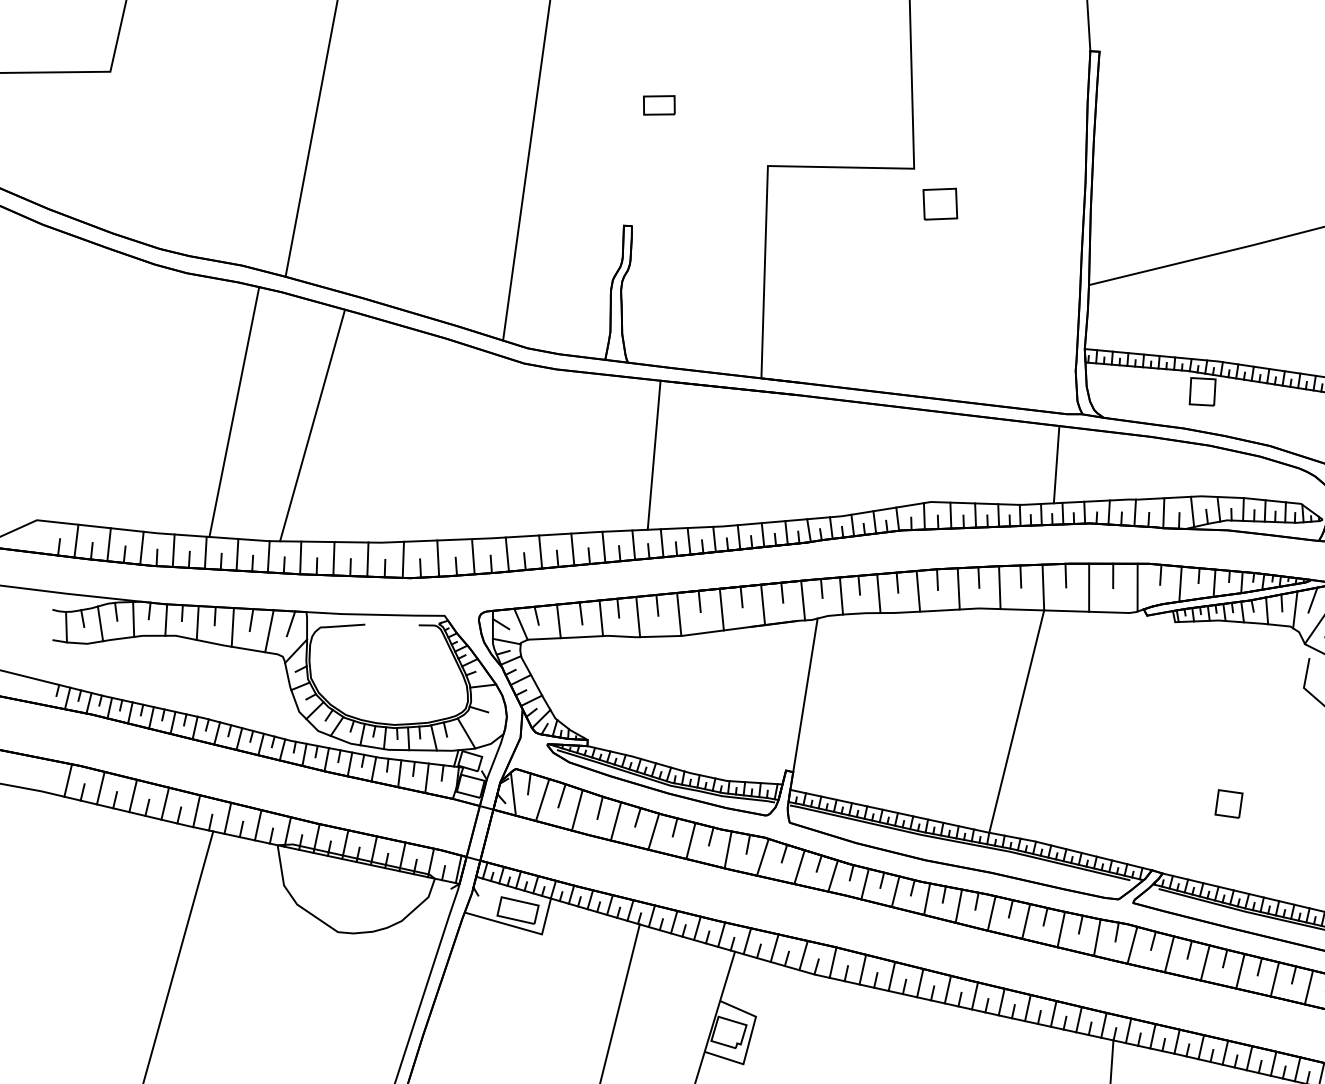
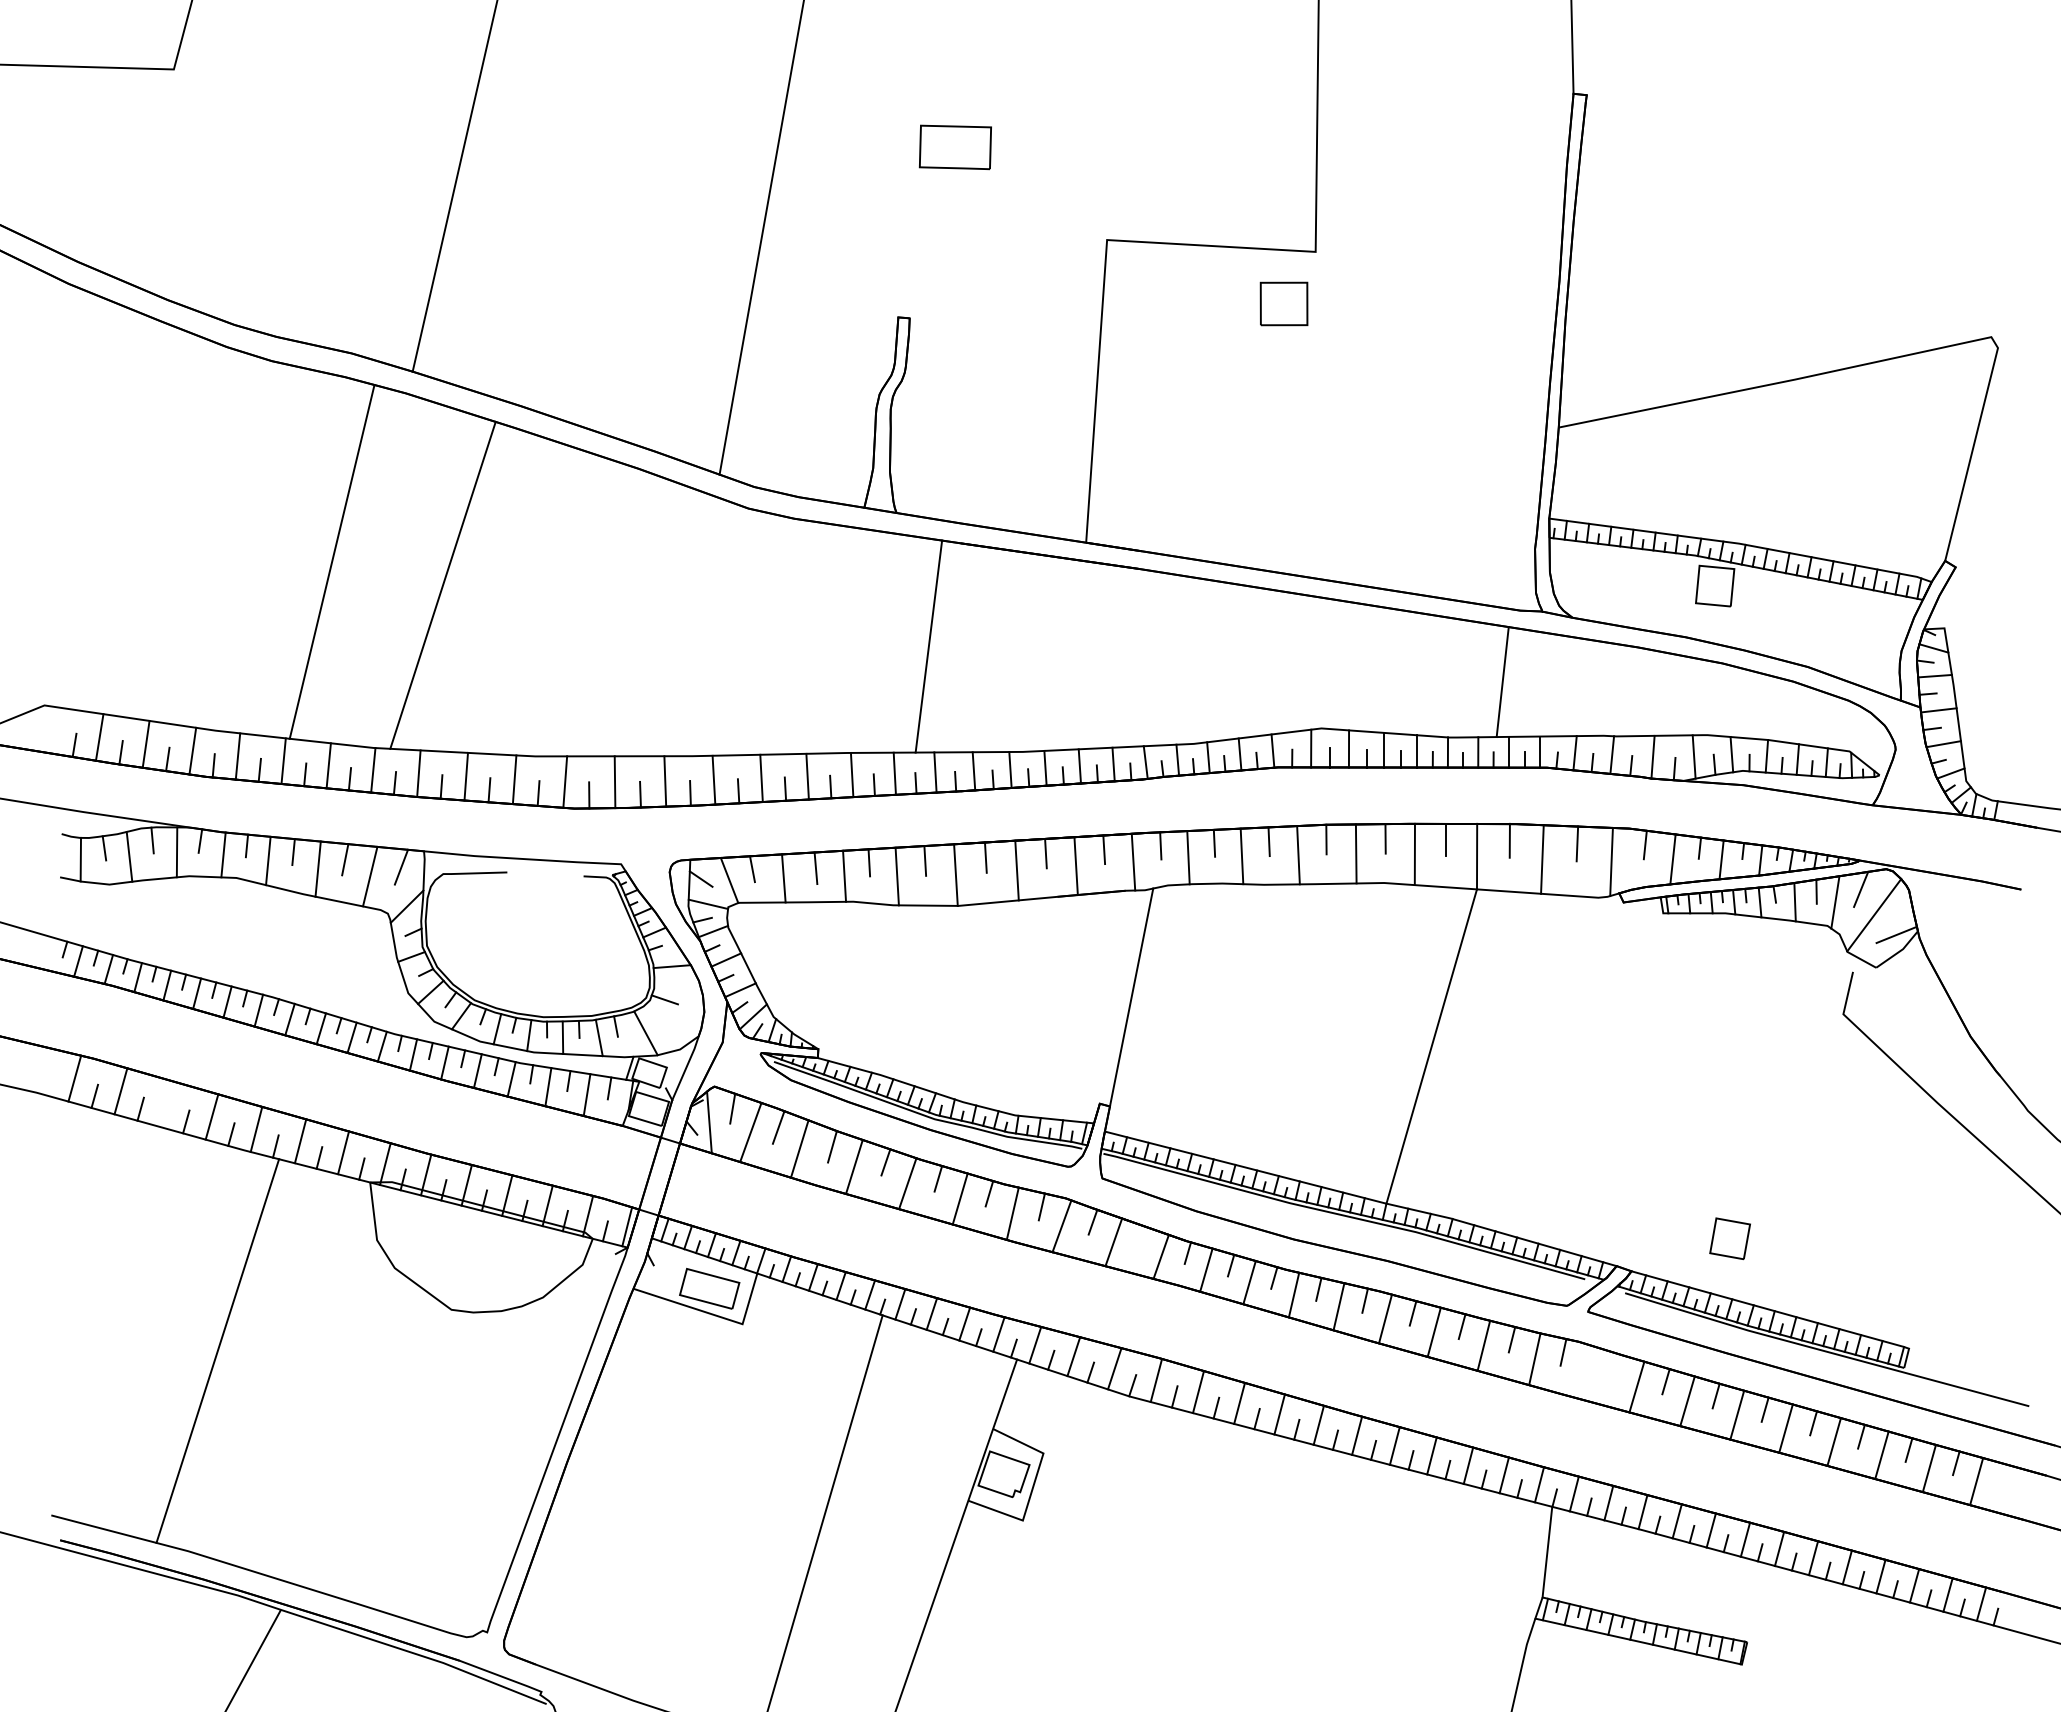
part: (659, 105) -> (955, 147), size x1.6
part: (939, 203) -> (1283, 303), moved
line: (133, 796) -> (166, 1104), removed
part: (1228, 803) -> (1729, 1238), moved
line: (818, 863) -> (1141, 1237), removed
line: (1153, 940) -> (1614, 1366), removed
line: (1132, 945) -> (1584, 1372), removed

